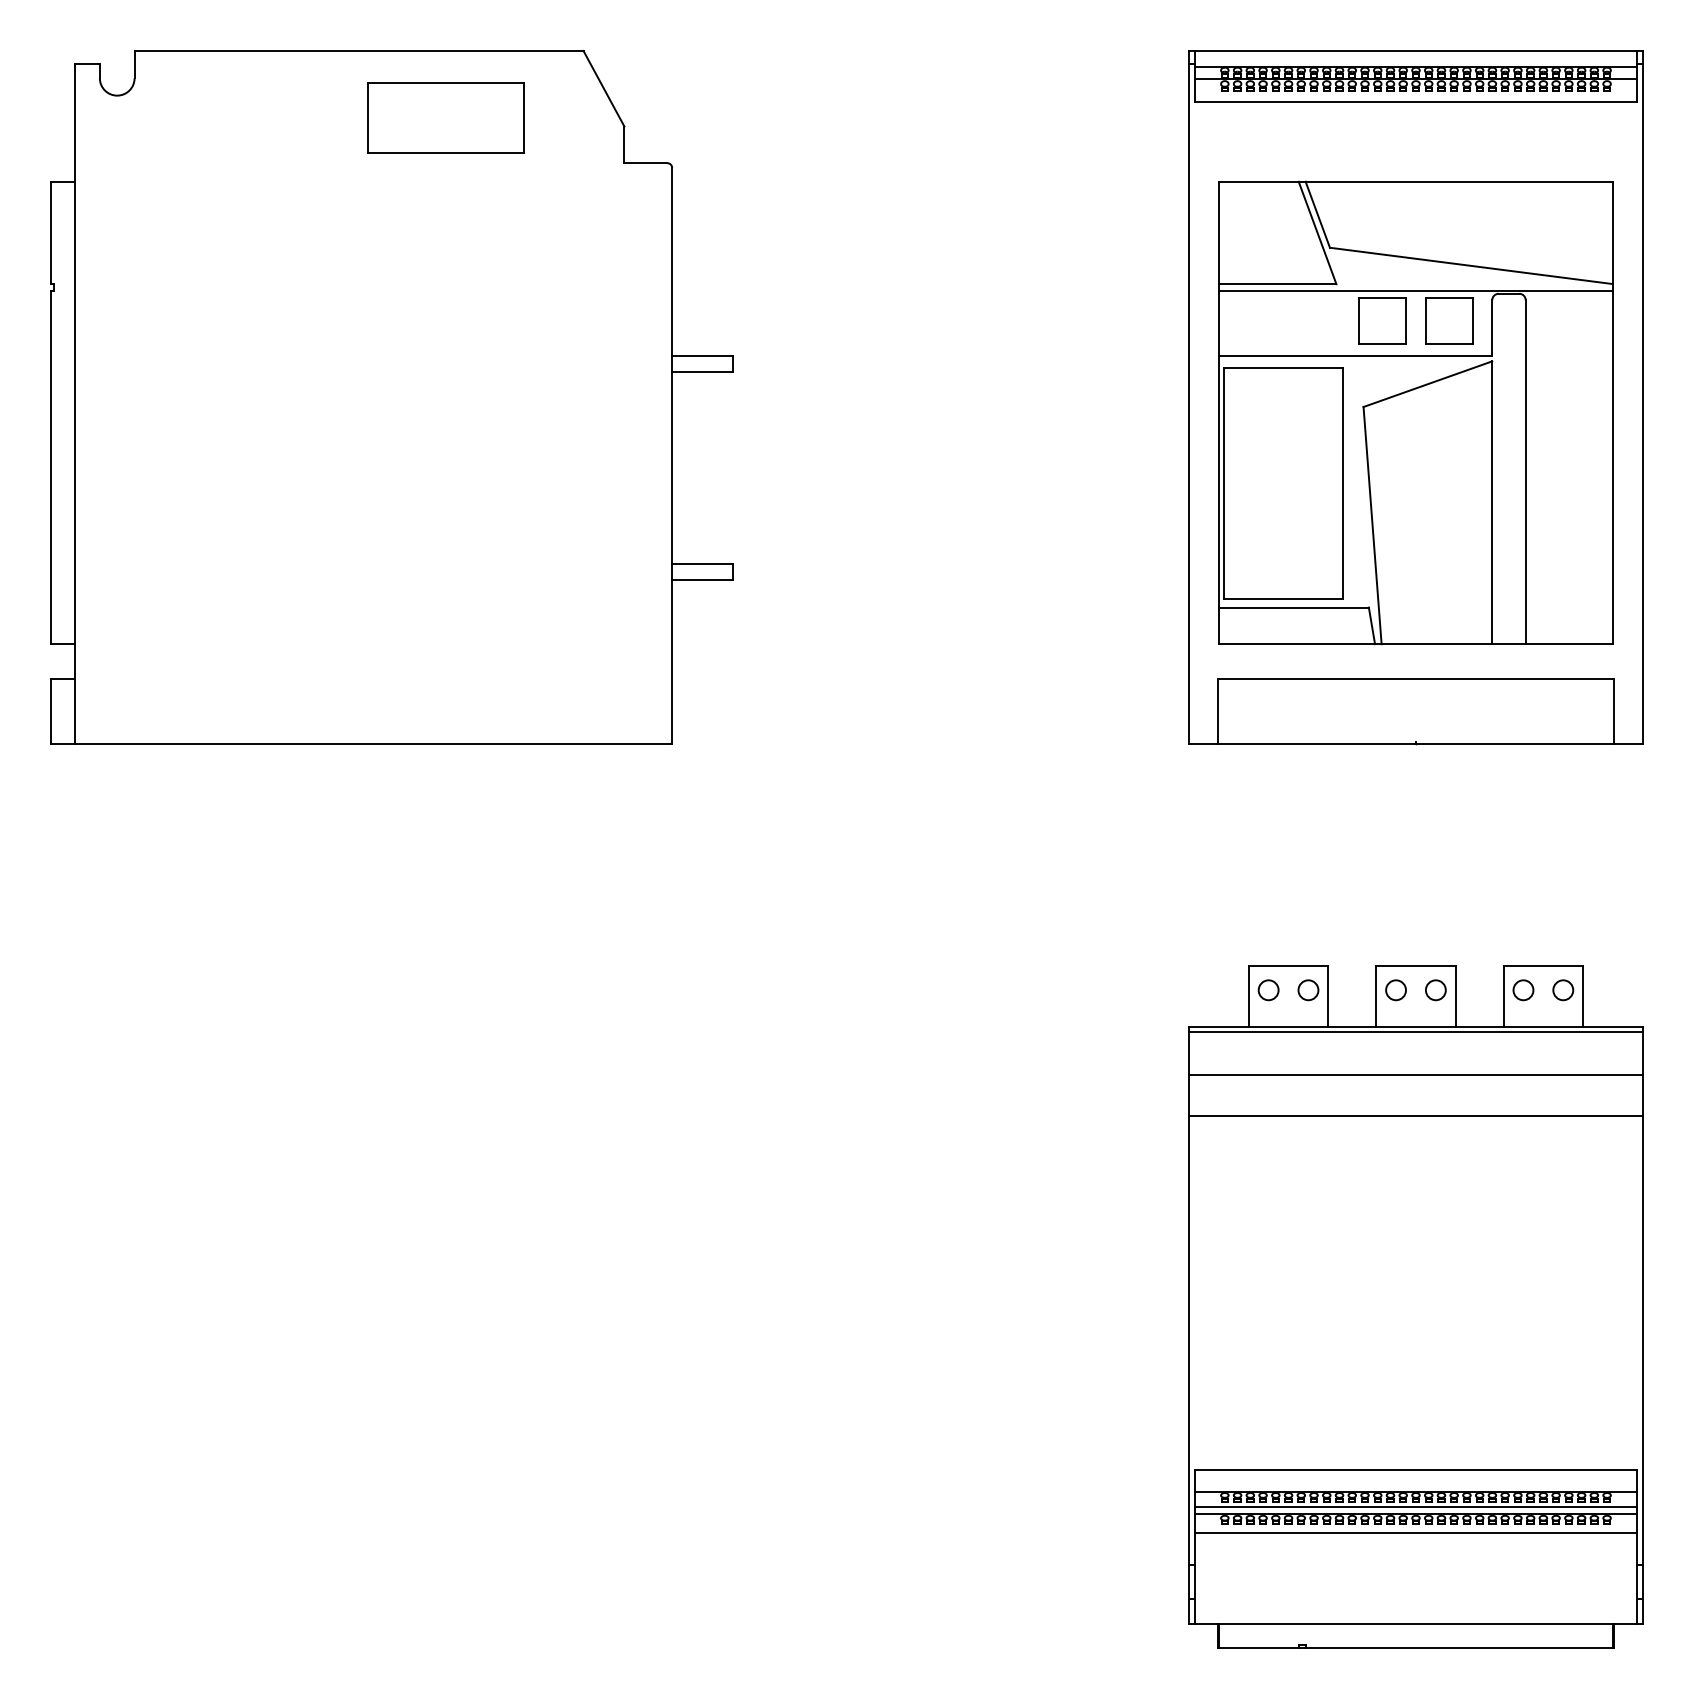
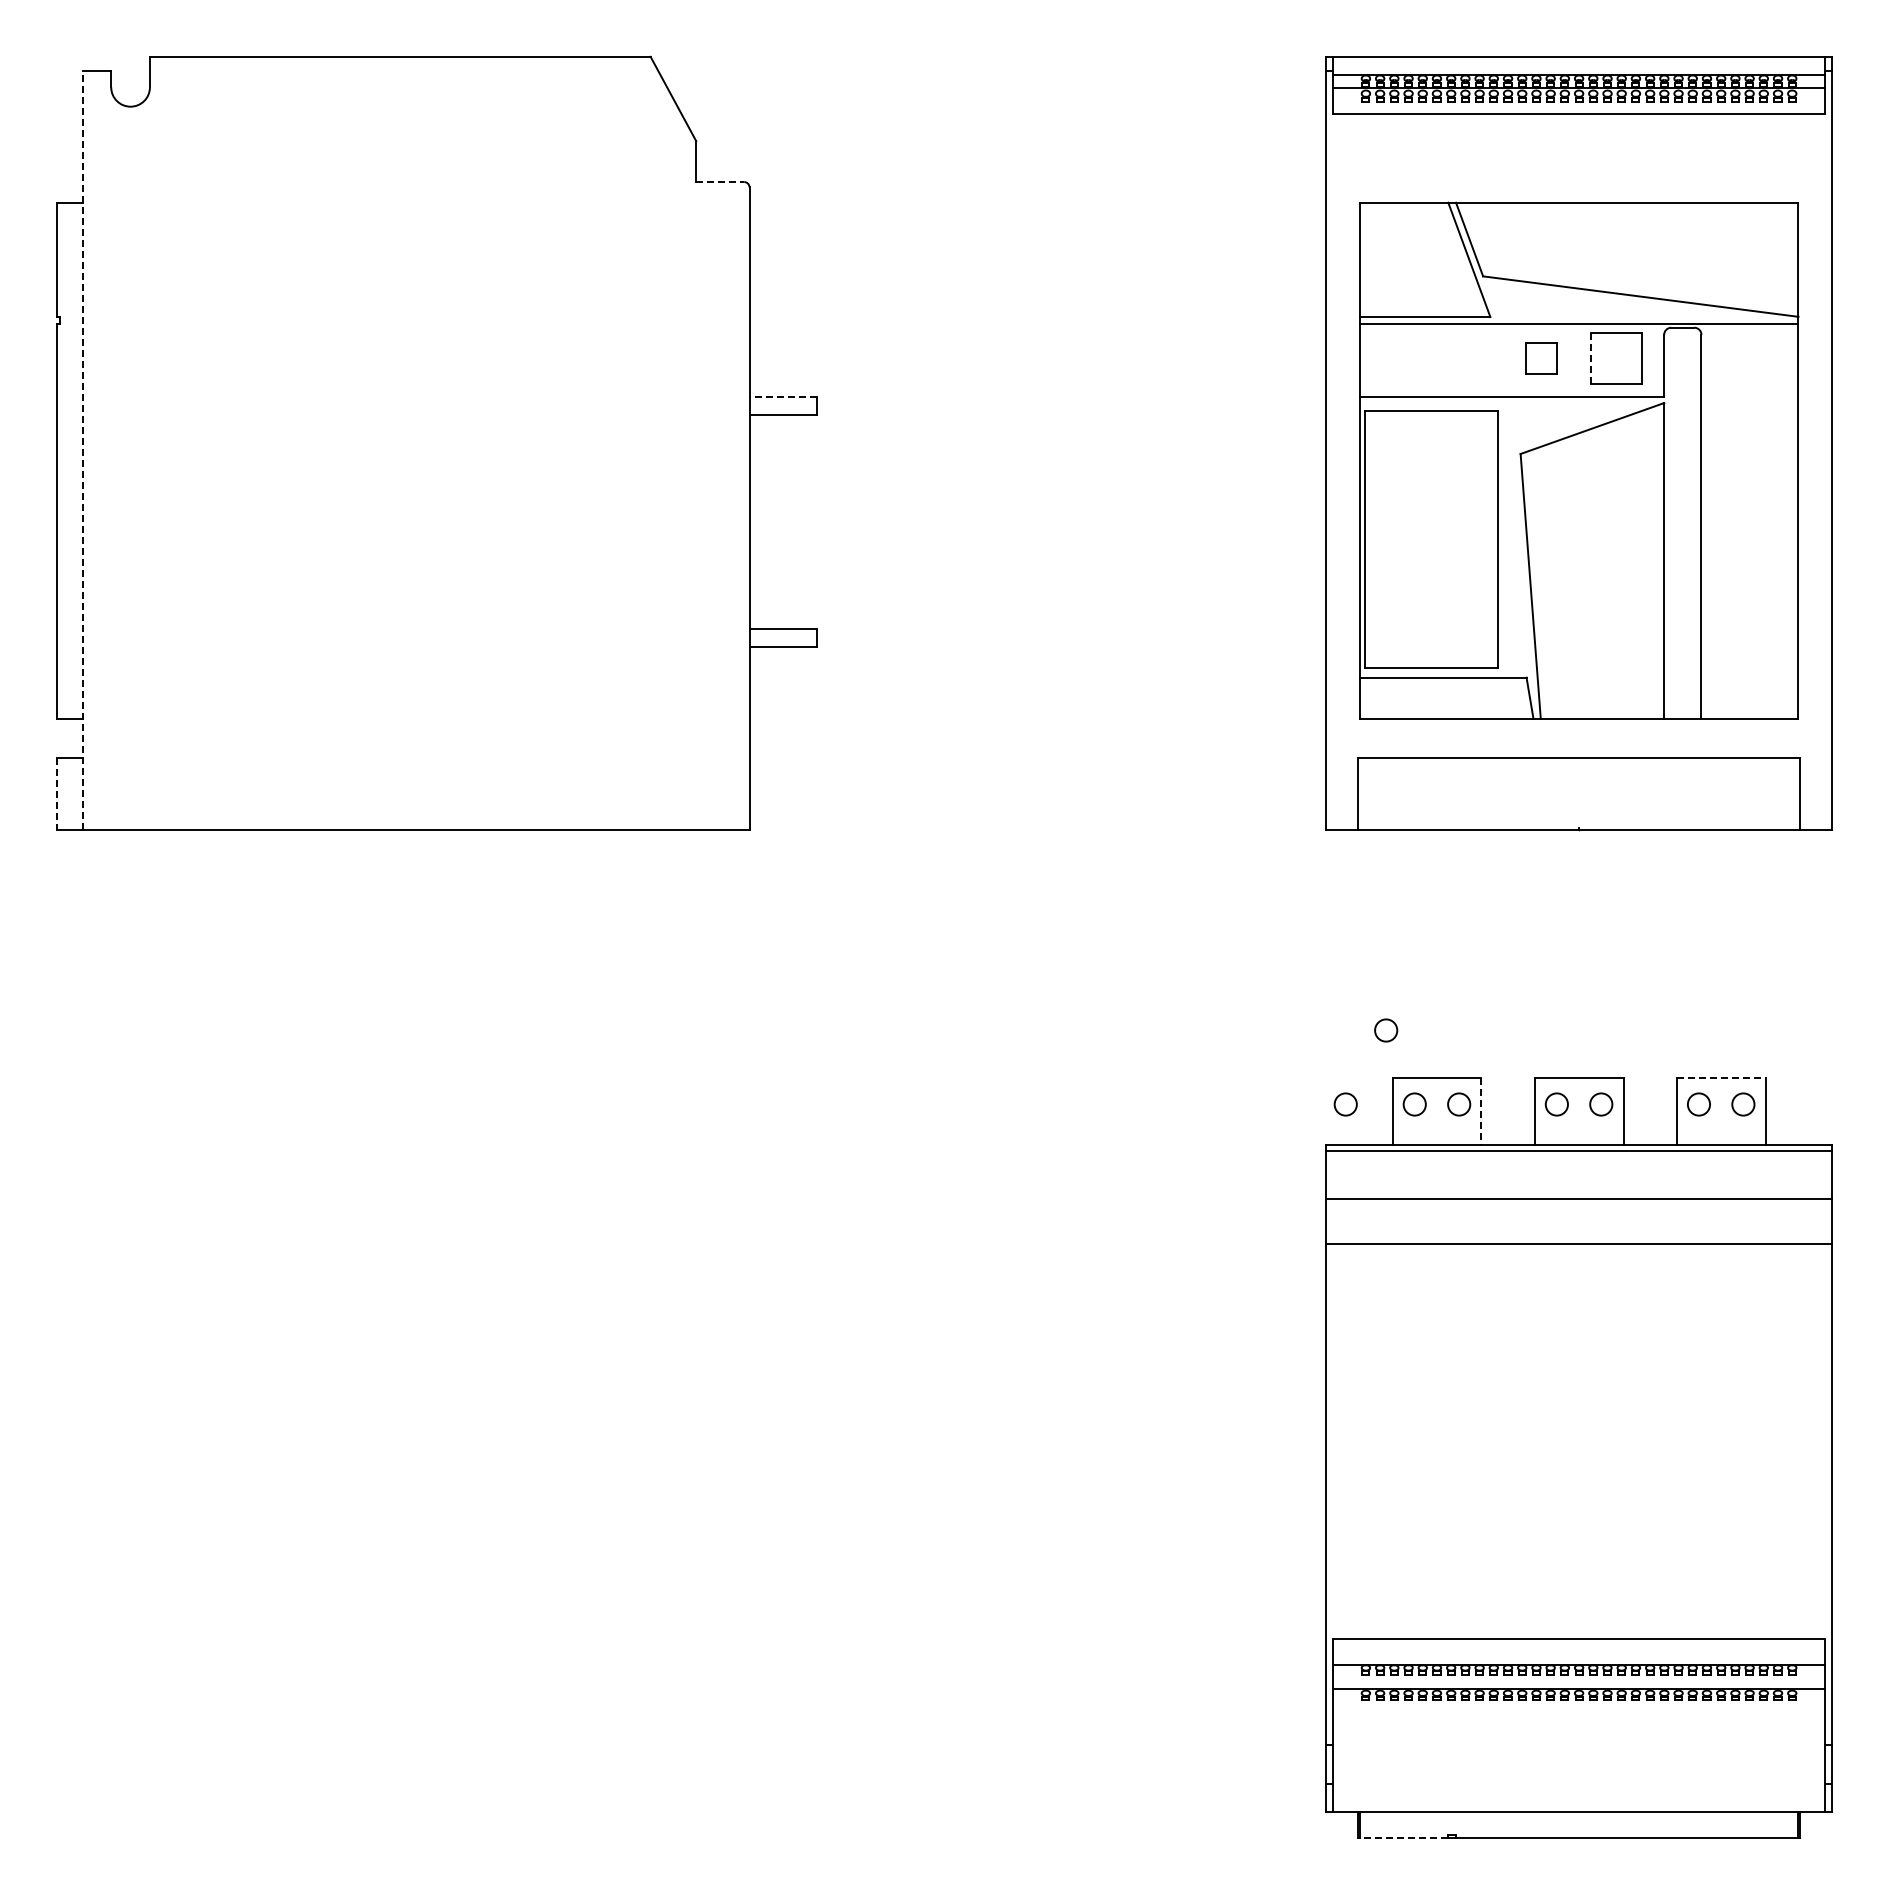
part: (445, 117) -> (496, 131), removed
line: (646, 163) -> (720, 182), solid -> dashed
part: (1382, 321) -> (1541, 358), size x0.6
line: (1426, 321) -> (1590, 358), solid -> dashed
line: (702, 356) -> (783, 397), solid -> dashed
line: (75, 402) -> (83, 449), solid -> dashed
line: (50, 711) -> (56, 793), solid -> dashed
circle: (1243, 923) -> (1386, 1030), added
line: (1543, 966) -> (1721, 1077), solid -> dashed
circle: (1206, 990) -> (1345, 1104), added
line: (1328, 996) -> (1481, 1111), solid -> dashed
line: (1416, 1507) -> (1579, 1681), removed
line: (1416, 1533) -> (1579, 1710), removed
line: (1258, 1648) -> (1403, 1838), solid -> dashed

